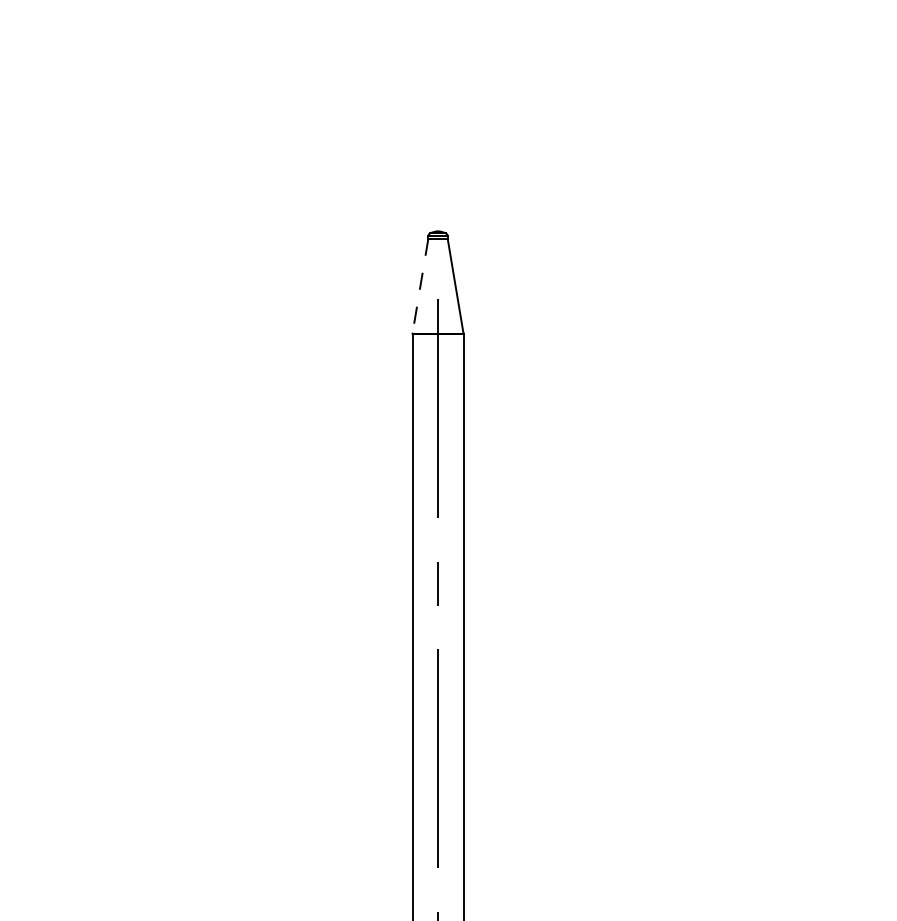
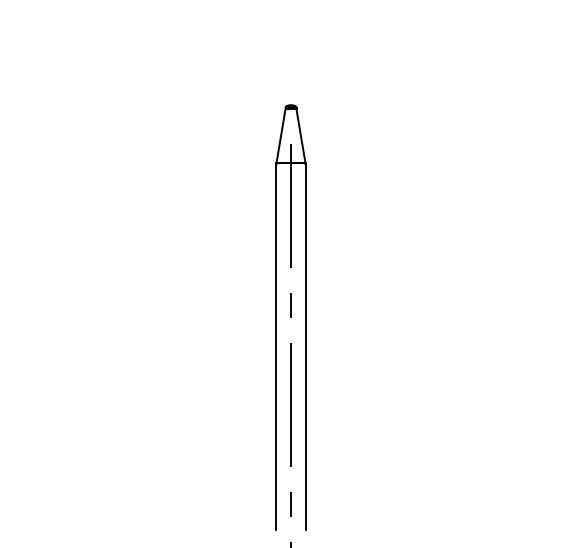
line: (419, 286) -> (280, 136), dashed -> solid

